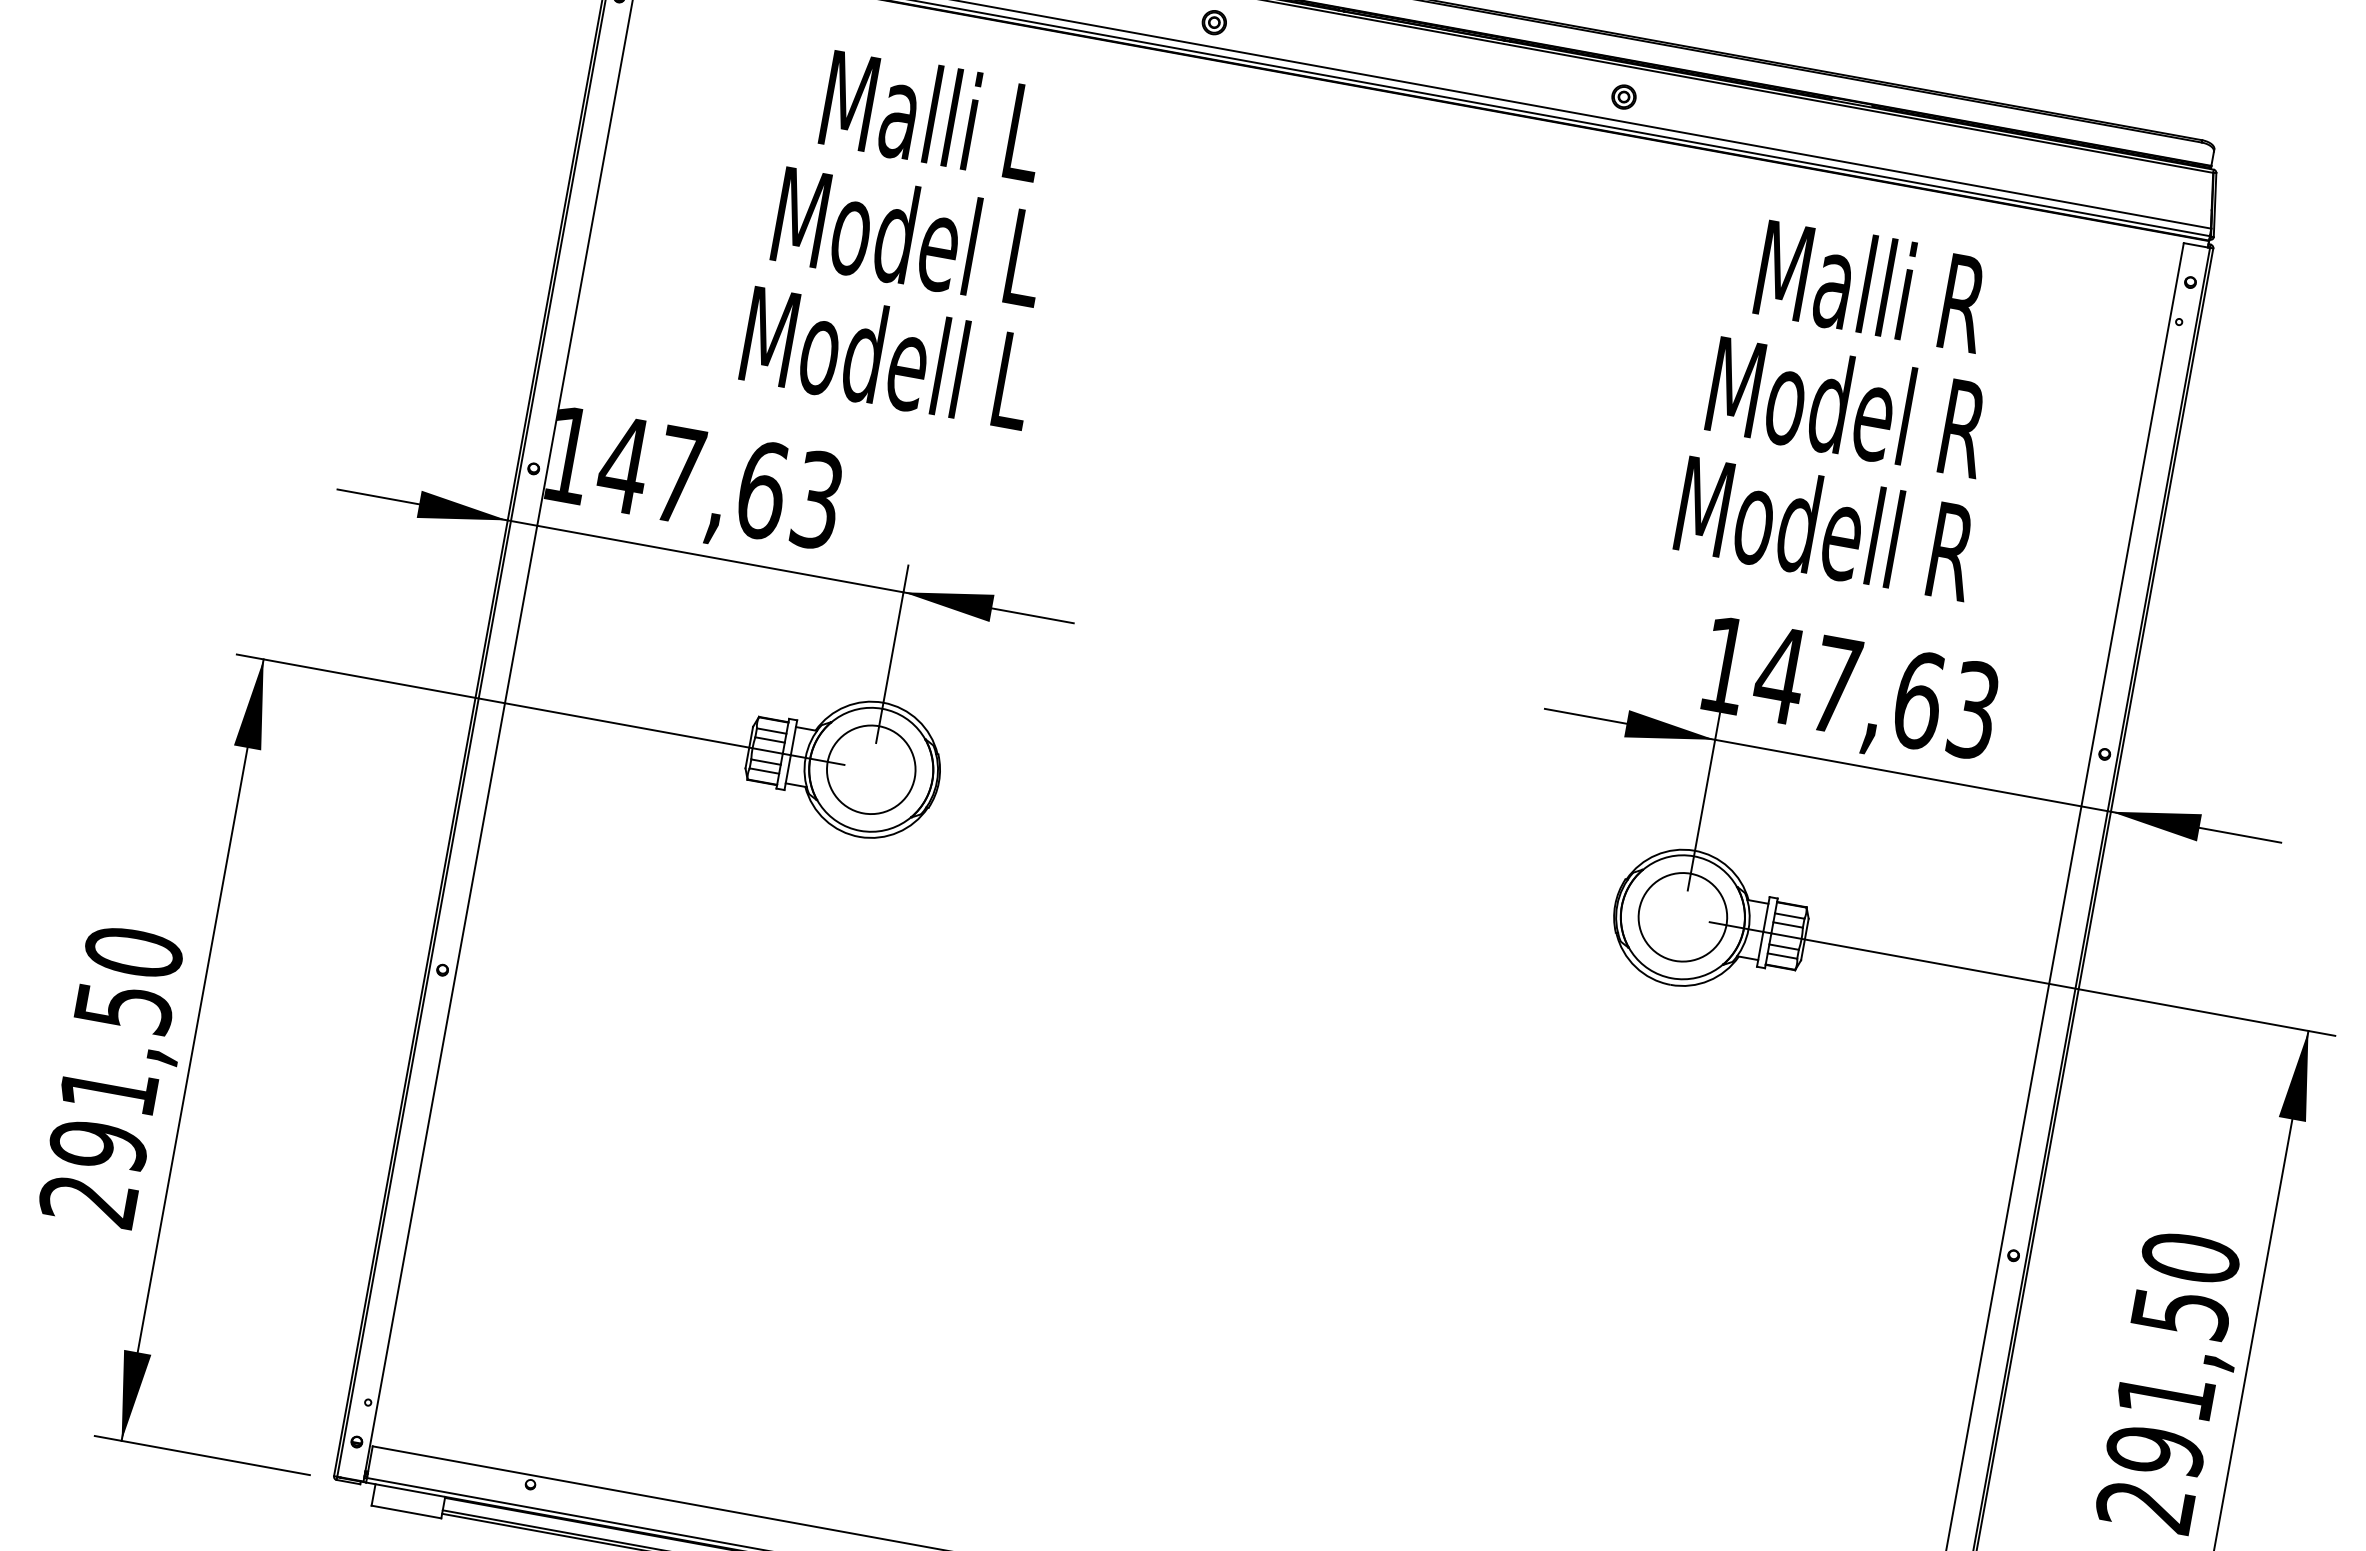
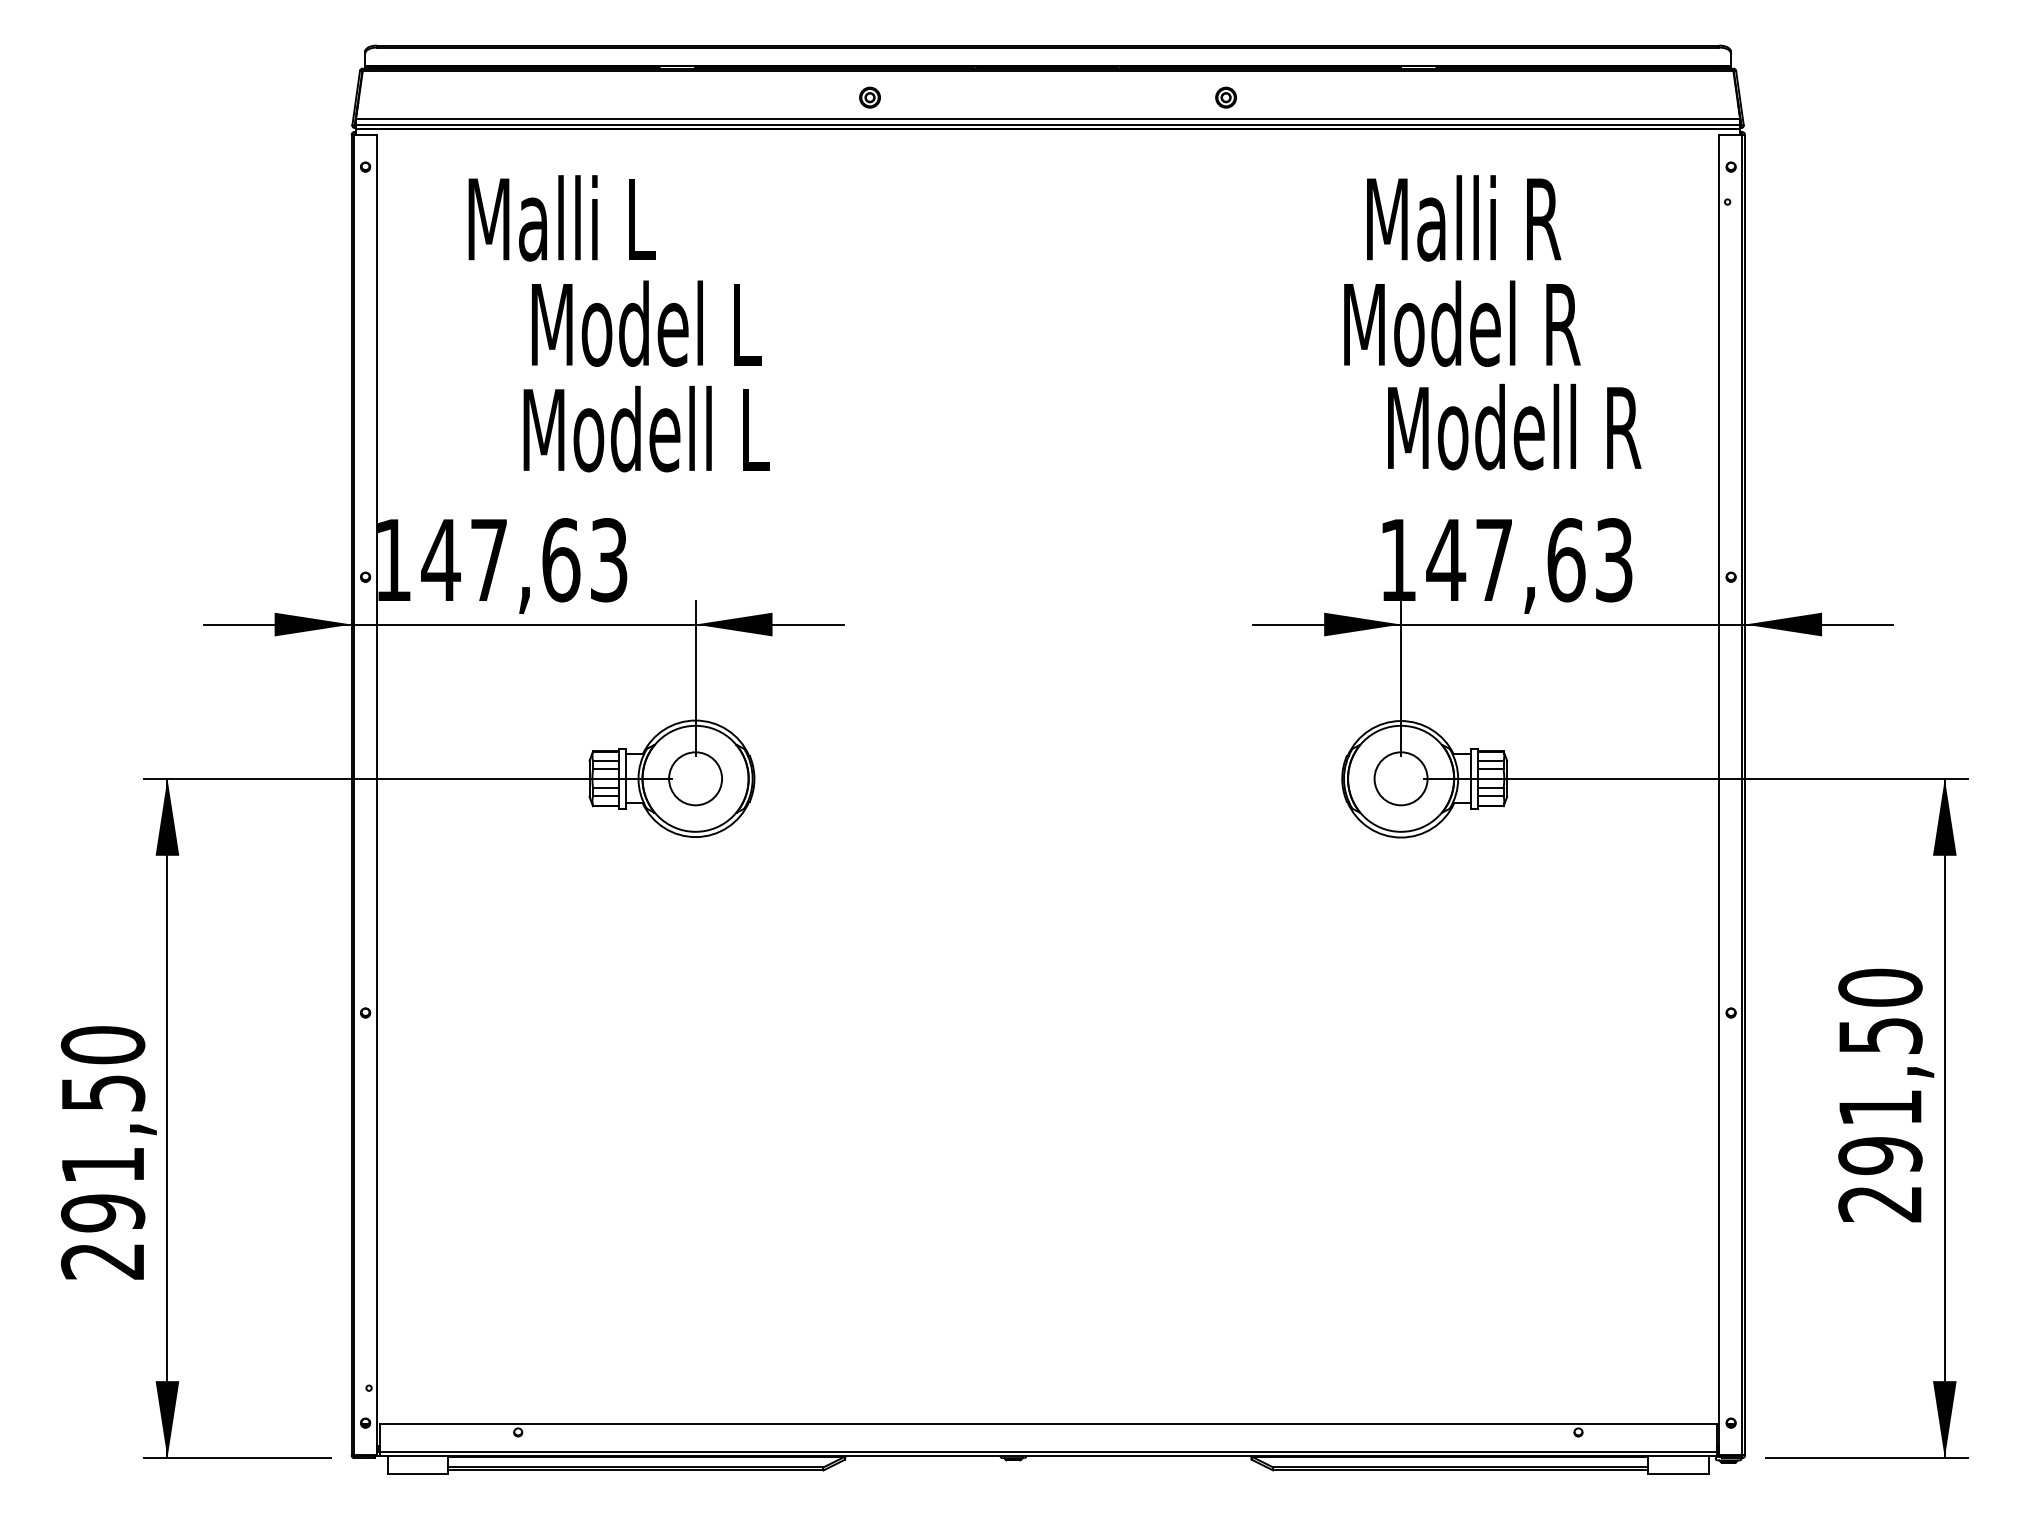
text: (933, 115) -> (561, 218), moved
text: (1826, 527) -> (1514, 426), moved
circle: (871, 769) -> (695, 778), size x0.7
circle: (1682, 916) -> (1400, 778), size x0.7

